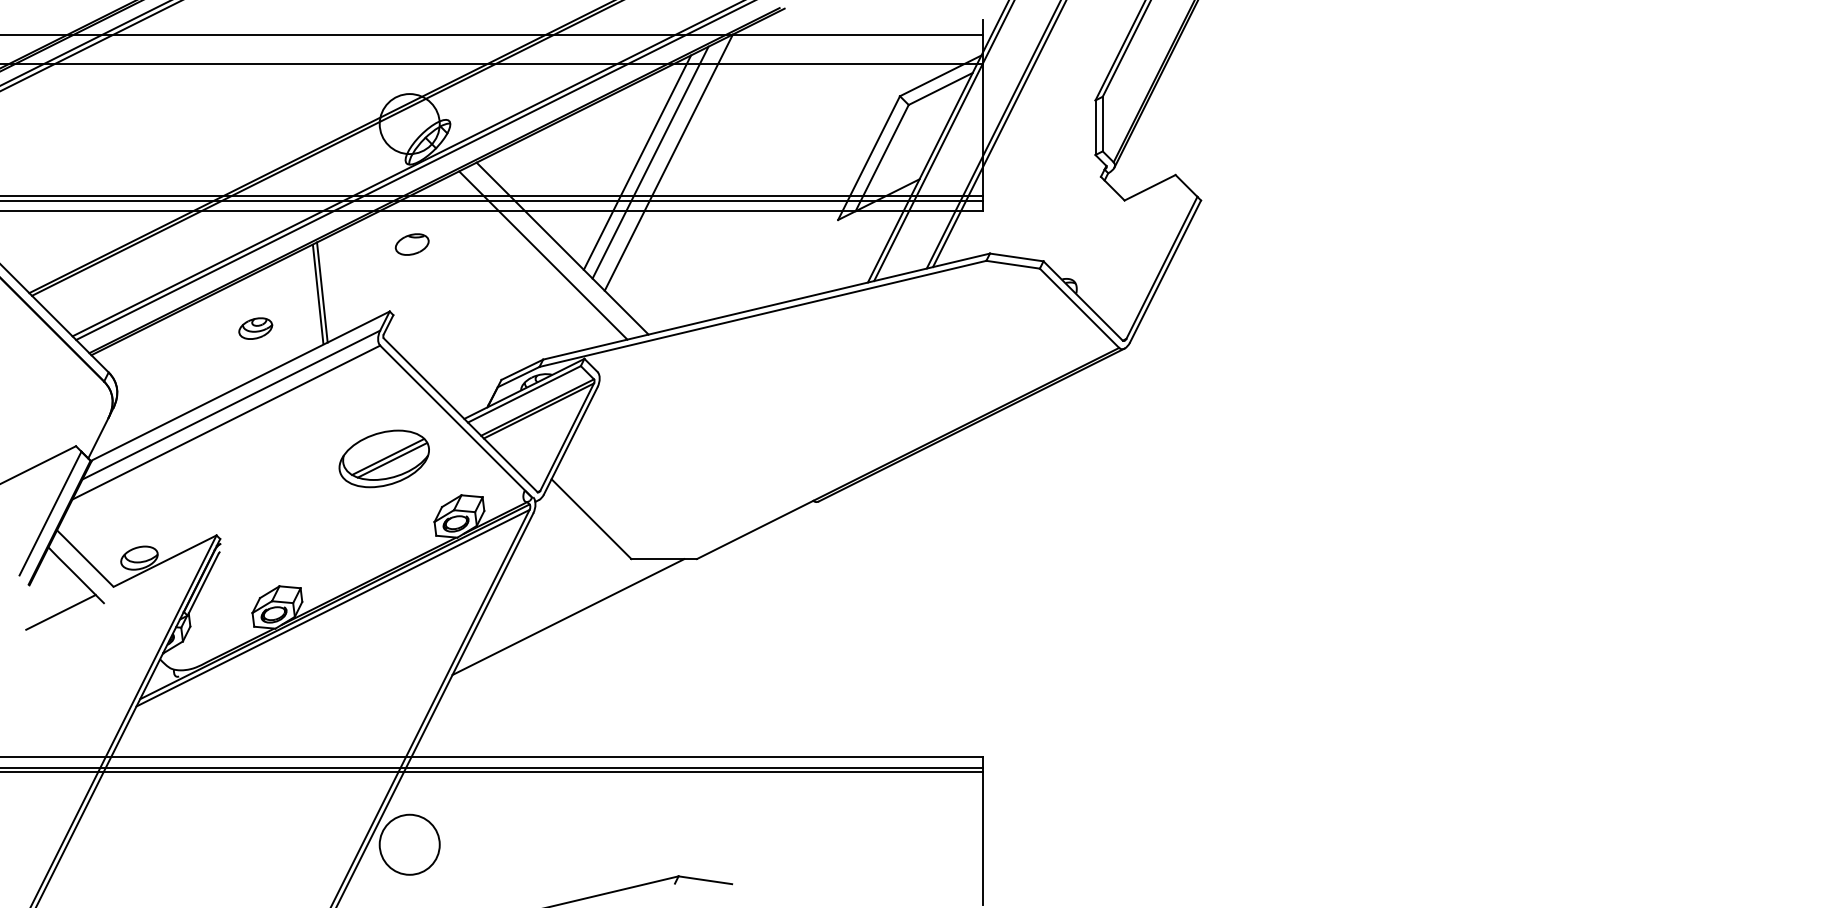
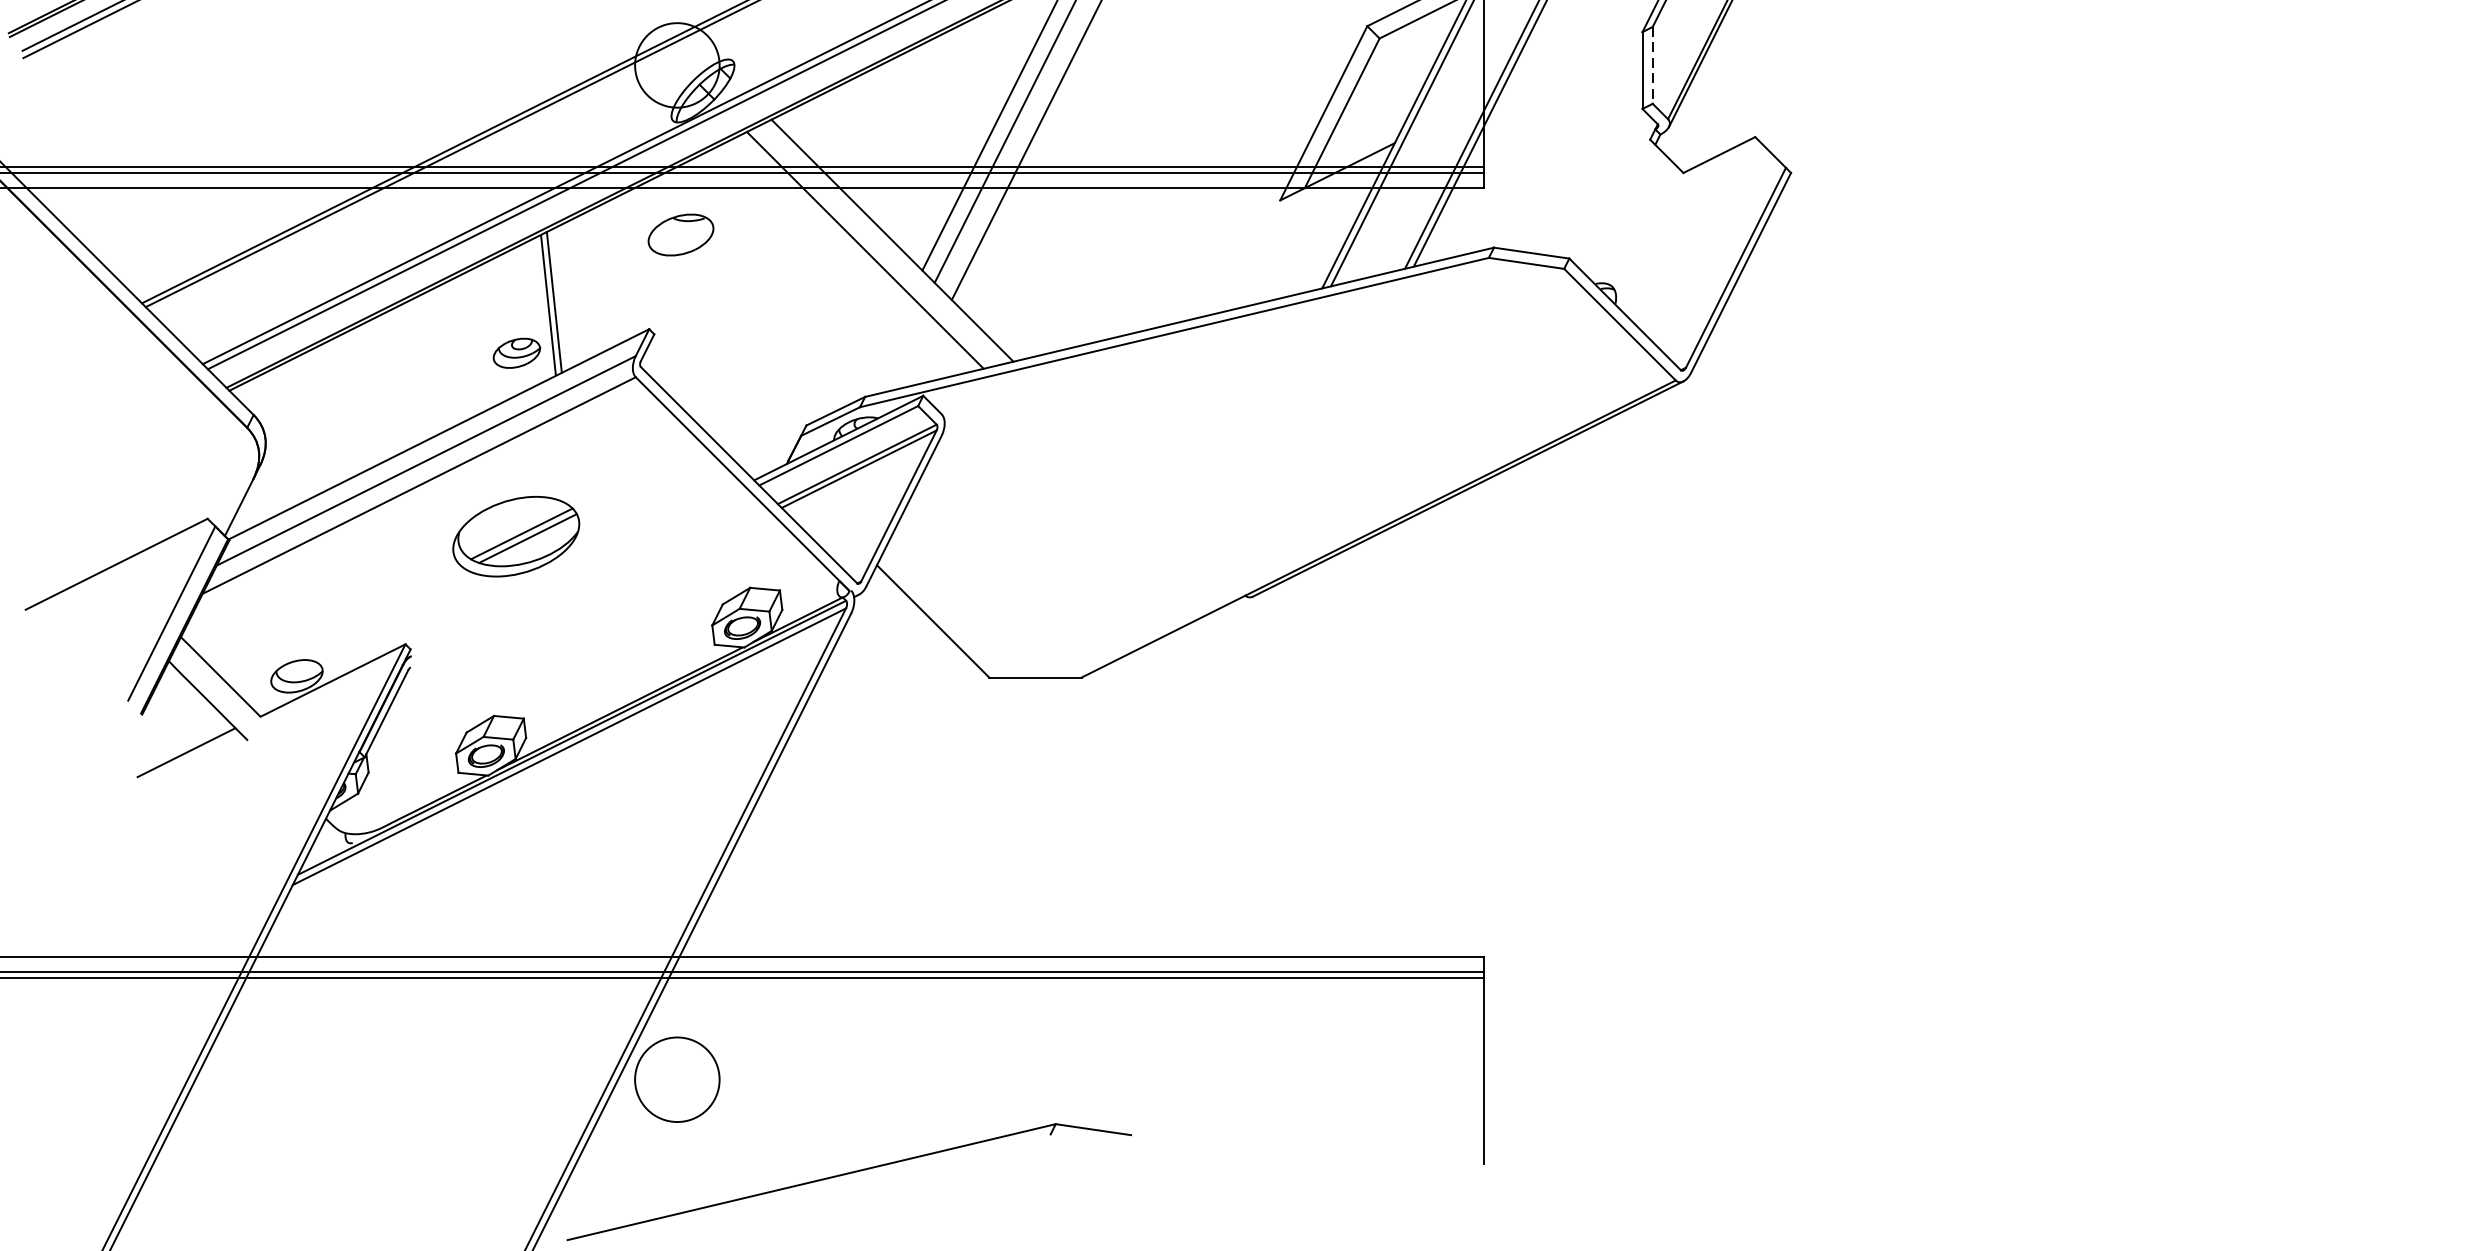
line: (1102, 124) -> (1652, 66), solid -> dashed
part: (411, 244) -> (679, 234), size x1.4
part: (255, 328) -> (516, 353), moved
part: (383, 458) -> (515, 536), moved
line: (568, 617) -> (900, 759), removed

